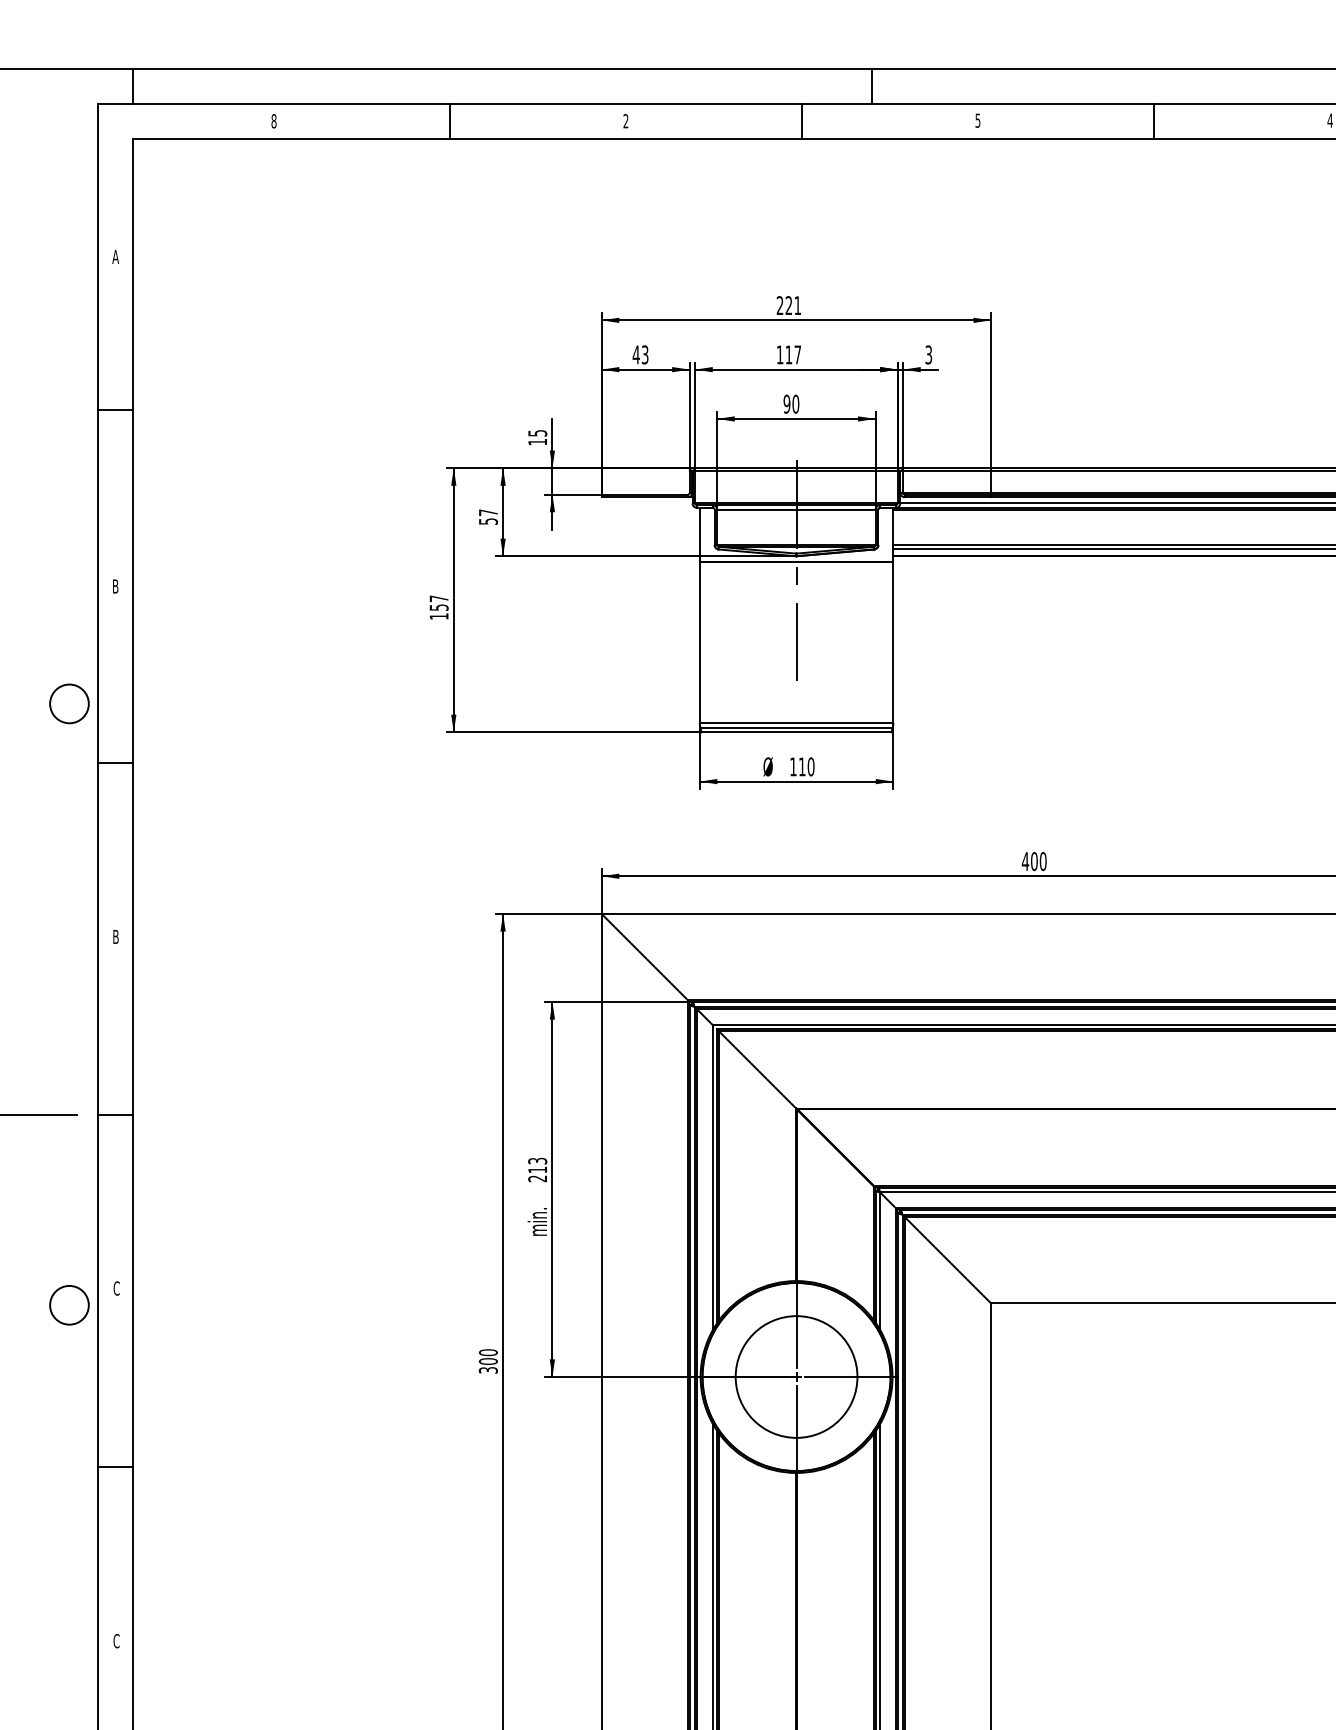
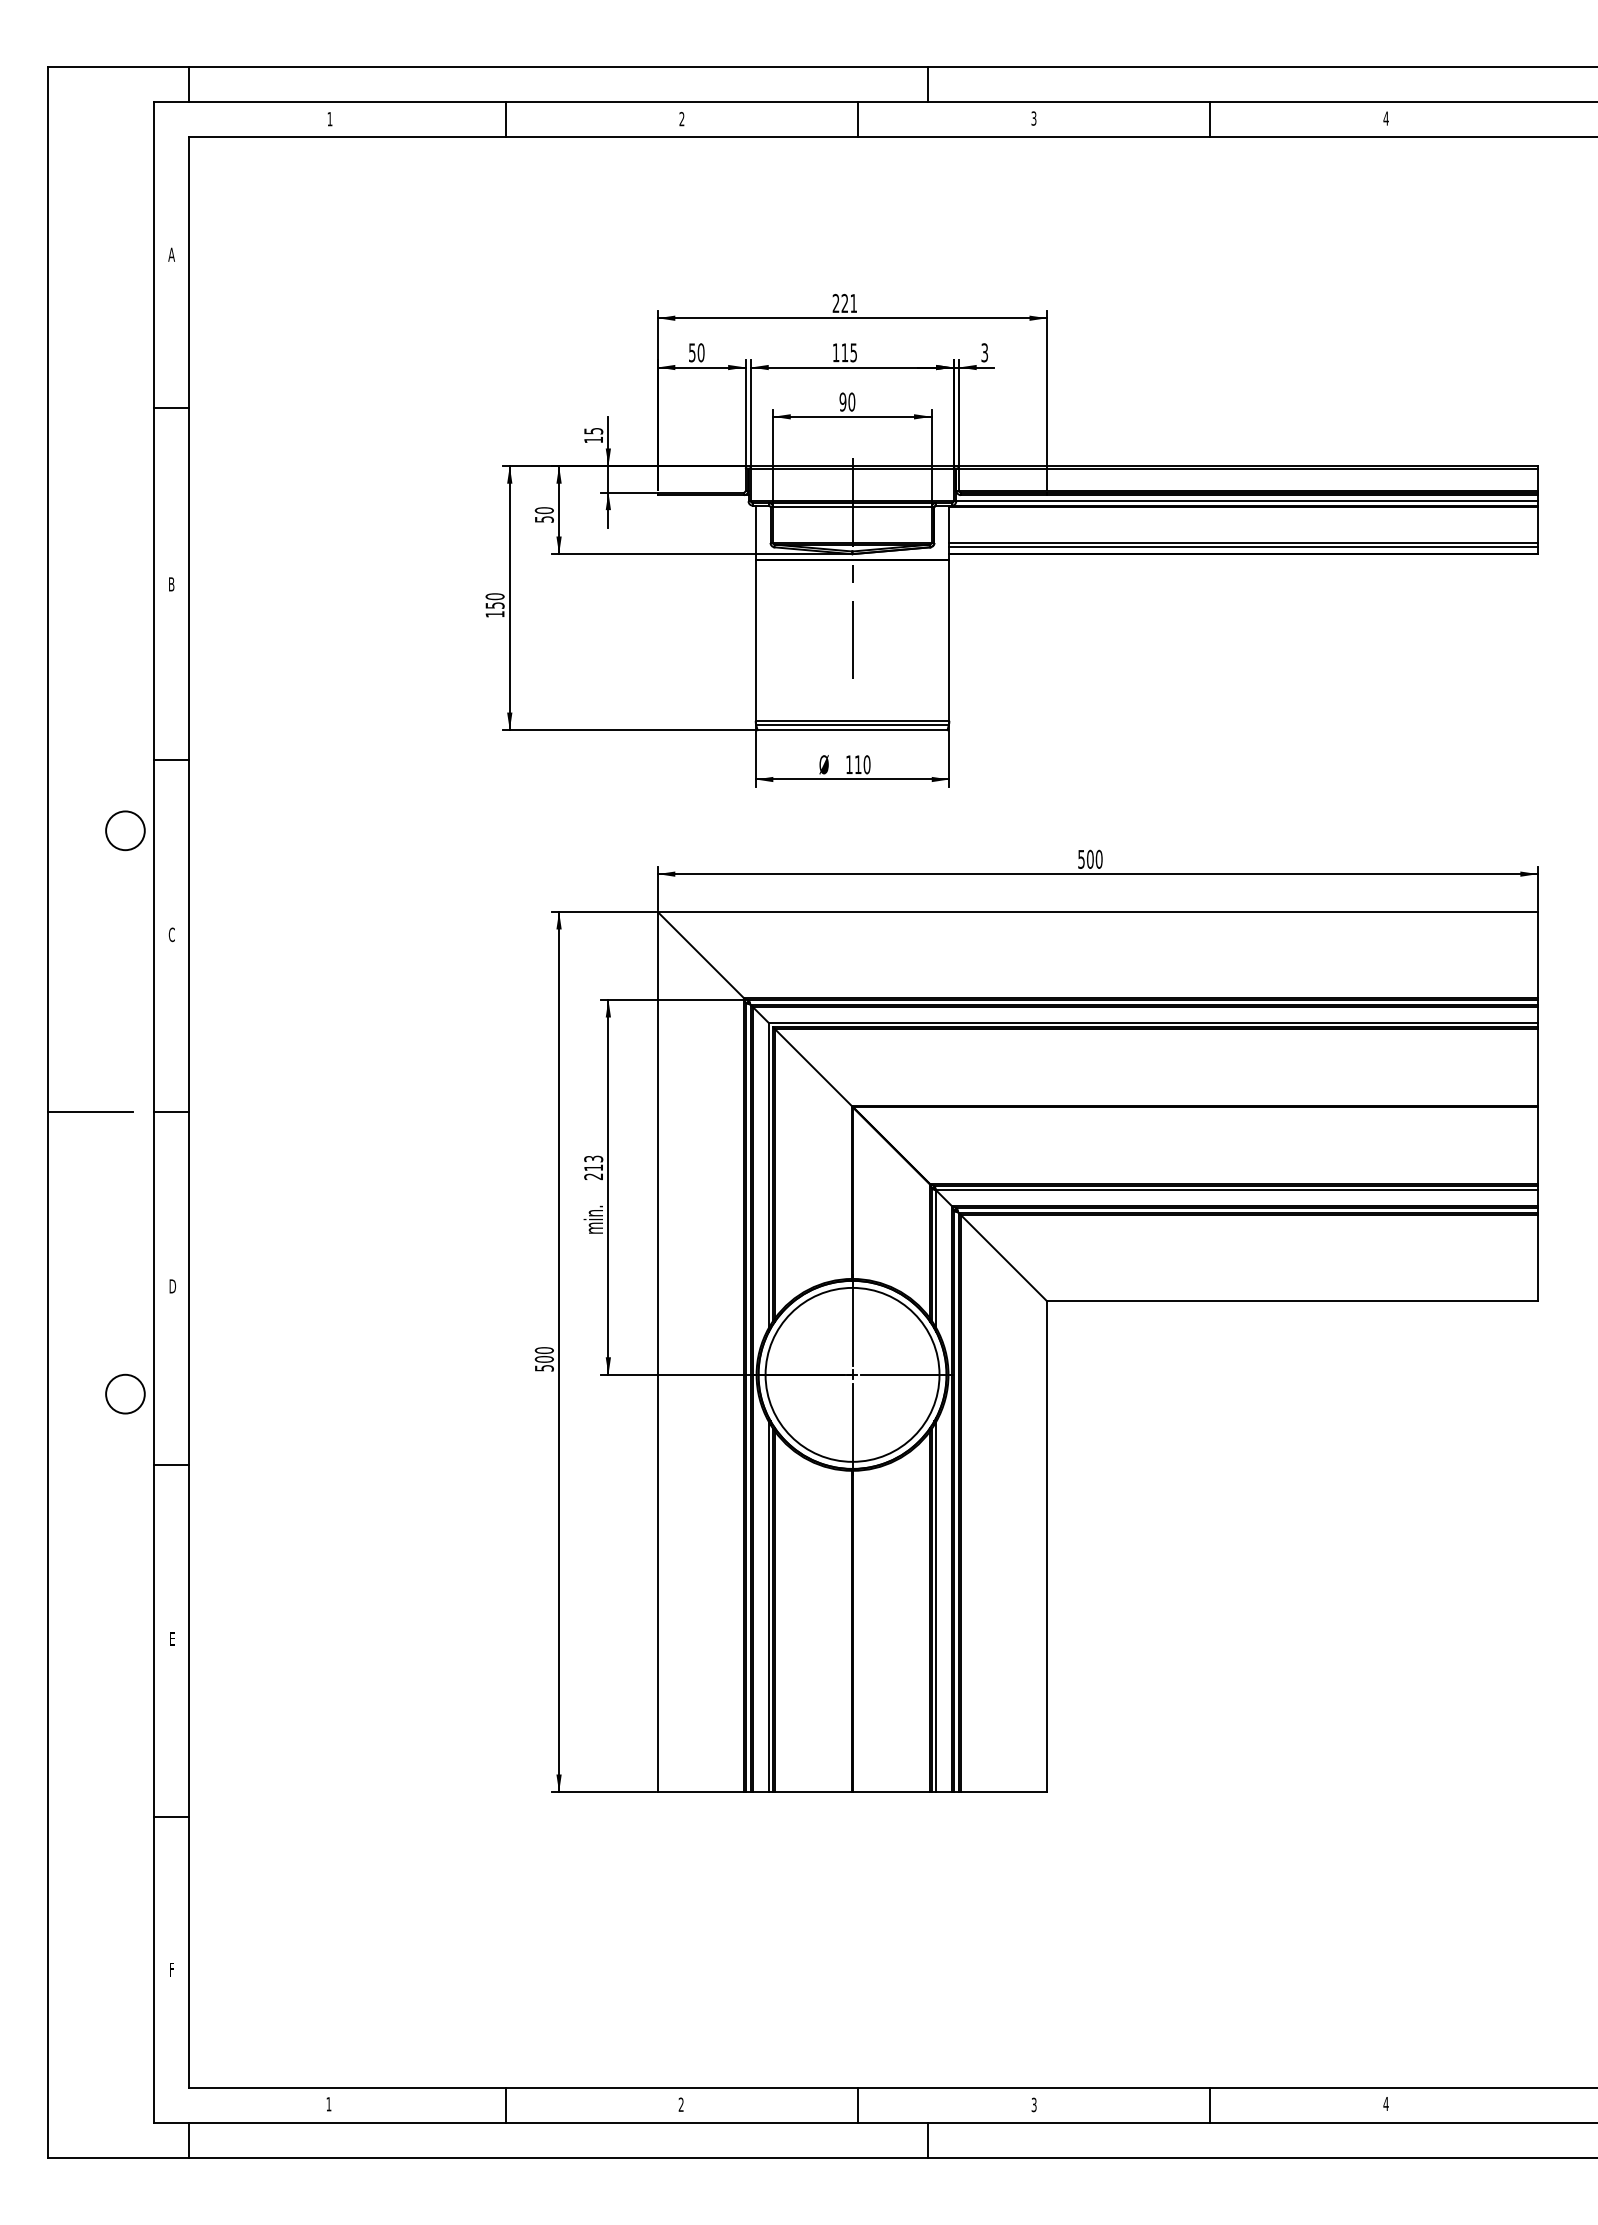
text: (977, 119) -> (1033, 117), 5 -> 3
text: (273, 121) -> (329, 119), 8 -> 1
text: (640, 354) -> (696, 352), 43 -> 50
text: (797, 354) -> (853, 352), 117 -> 115
text: (487, 512) -> (543, 510), 57 -> 50
text: (438, 598) -> (494, 596), 157 -> 150
circle: (69, 703) -> (125, 830), moved
text: (1025, 861) -> (1081, 859), 400 -> 500
text: (115, 936) -> (171, 934), B -> C
text: (116, 1288) -> (172, 1286), C -> D
circle: (69, 1304) -> (125, 1393), moved
text: (487, 1370) -> (543, 1368), 300 -> 500
circle: (796, 1376) -> (852, 1374), size x1.43
text: (116, 1640) -> (172, 1638), C -> E

